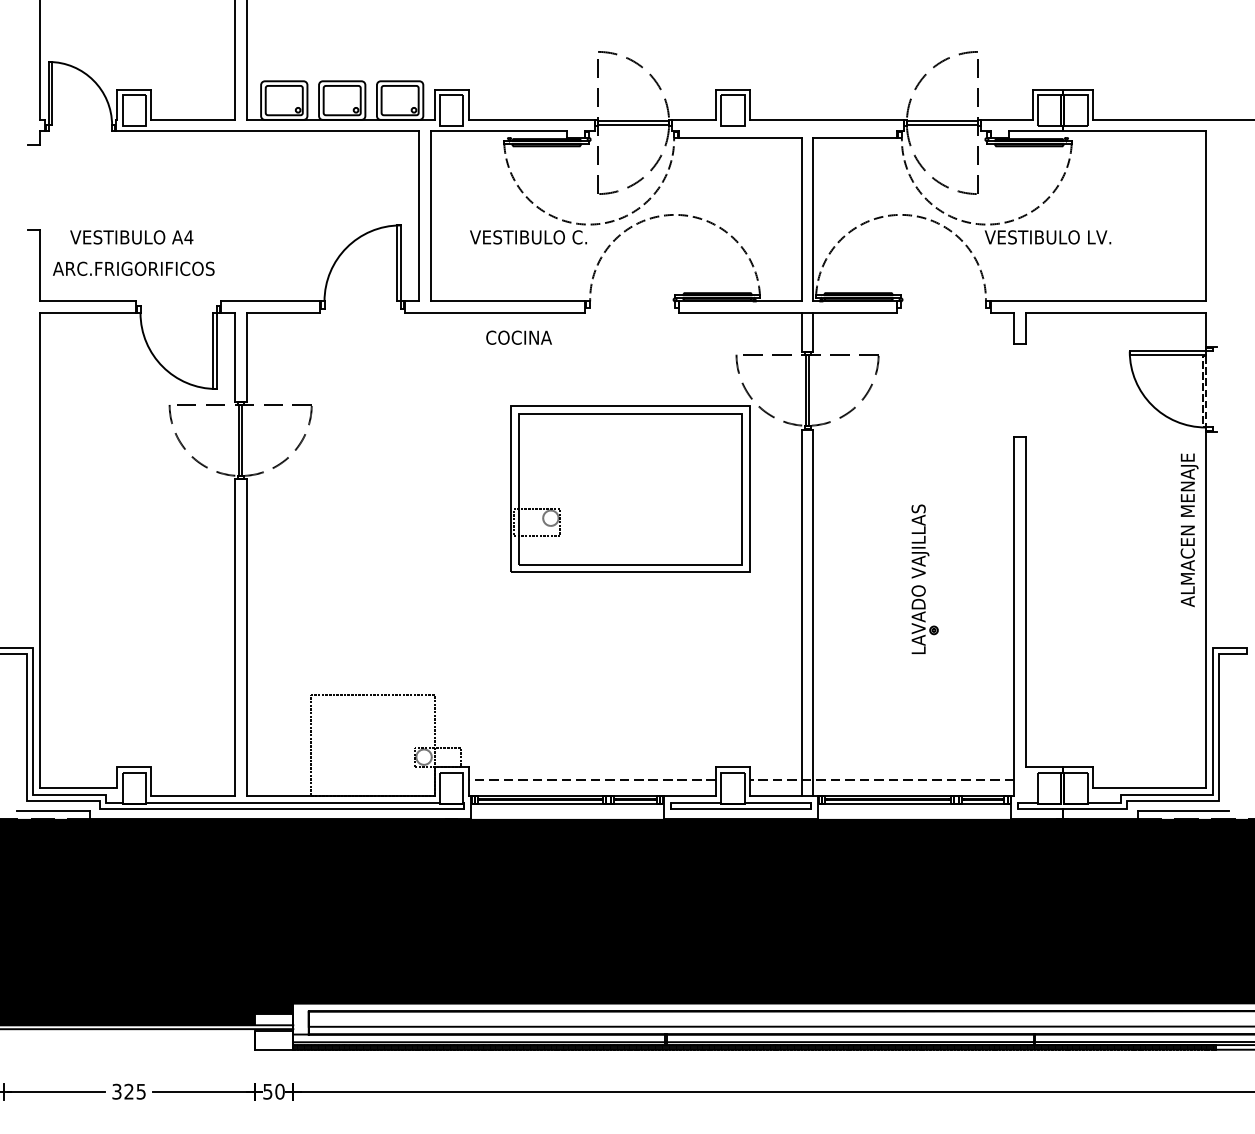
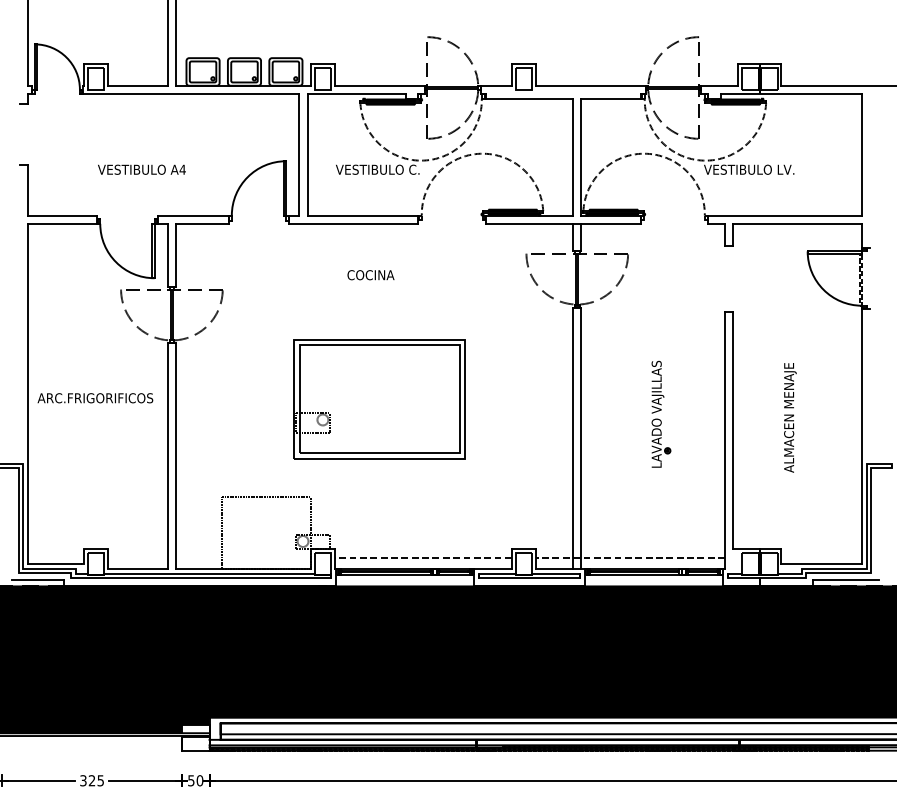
text: (131, 237) -> (141, 169), moved
text: (133, 268) -> (95, 397), moved
text: (518, 337) -> (370, 274), moved
part: (630, 488) -> (379, 398), moved
text: (1189, 530) -> (790, 418), moved

